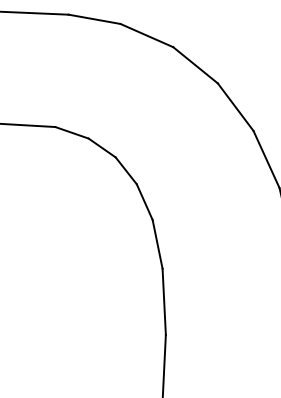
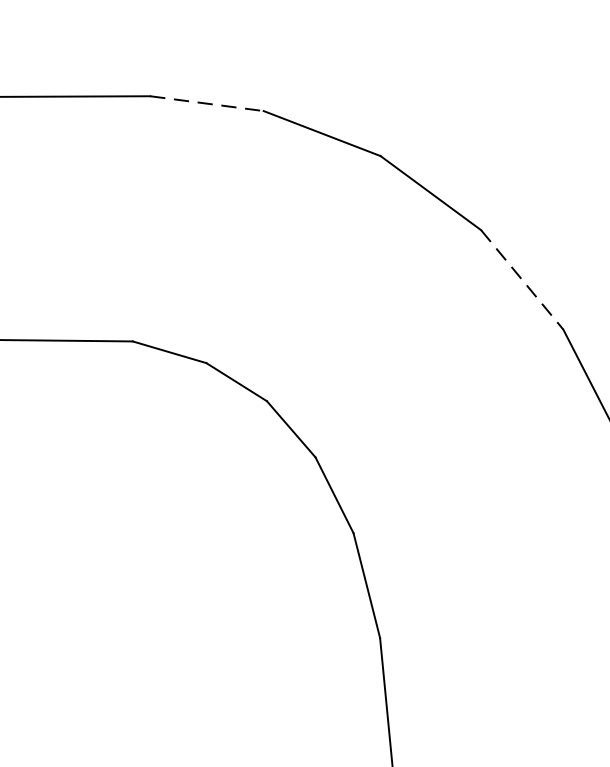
line: (95, 19) -> (208, 103), solid -> dashed
line: (235, 107) -> (521, 280), solid -> dashed

